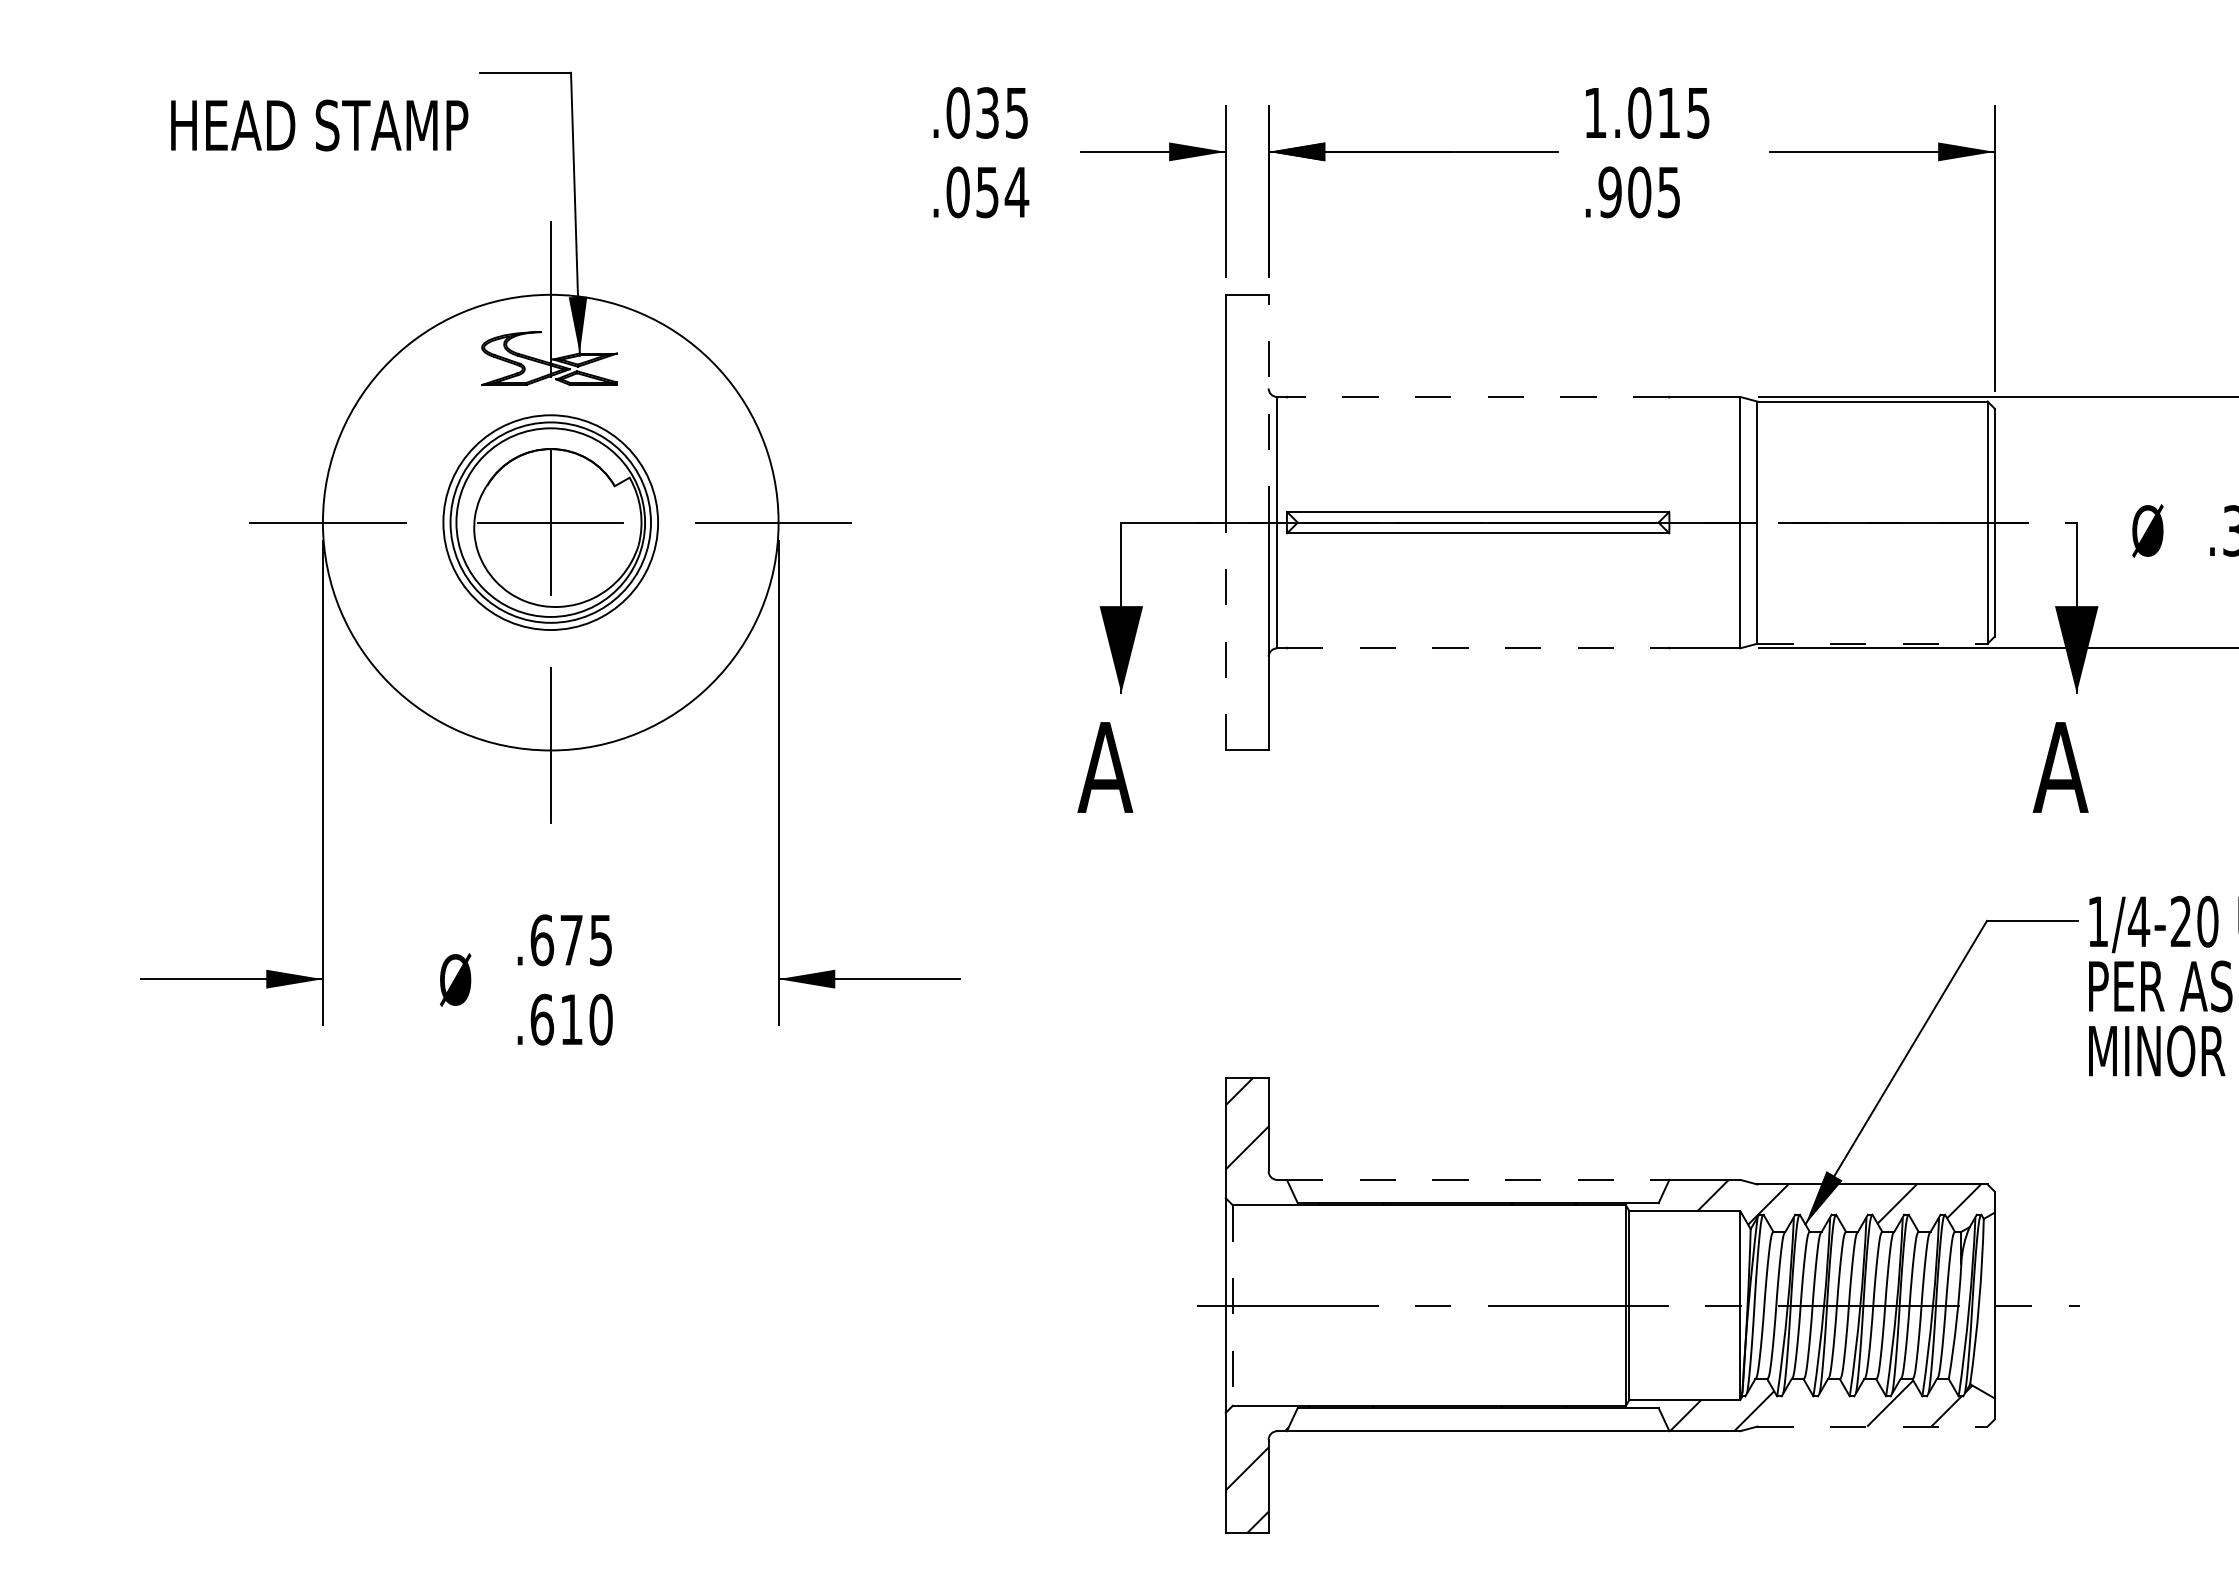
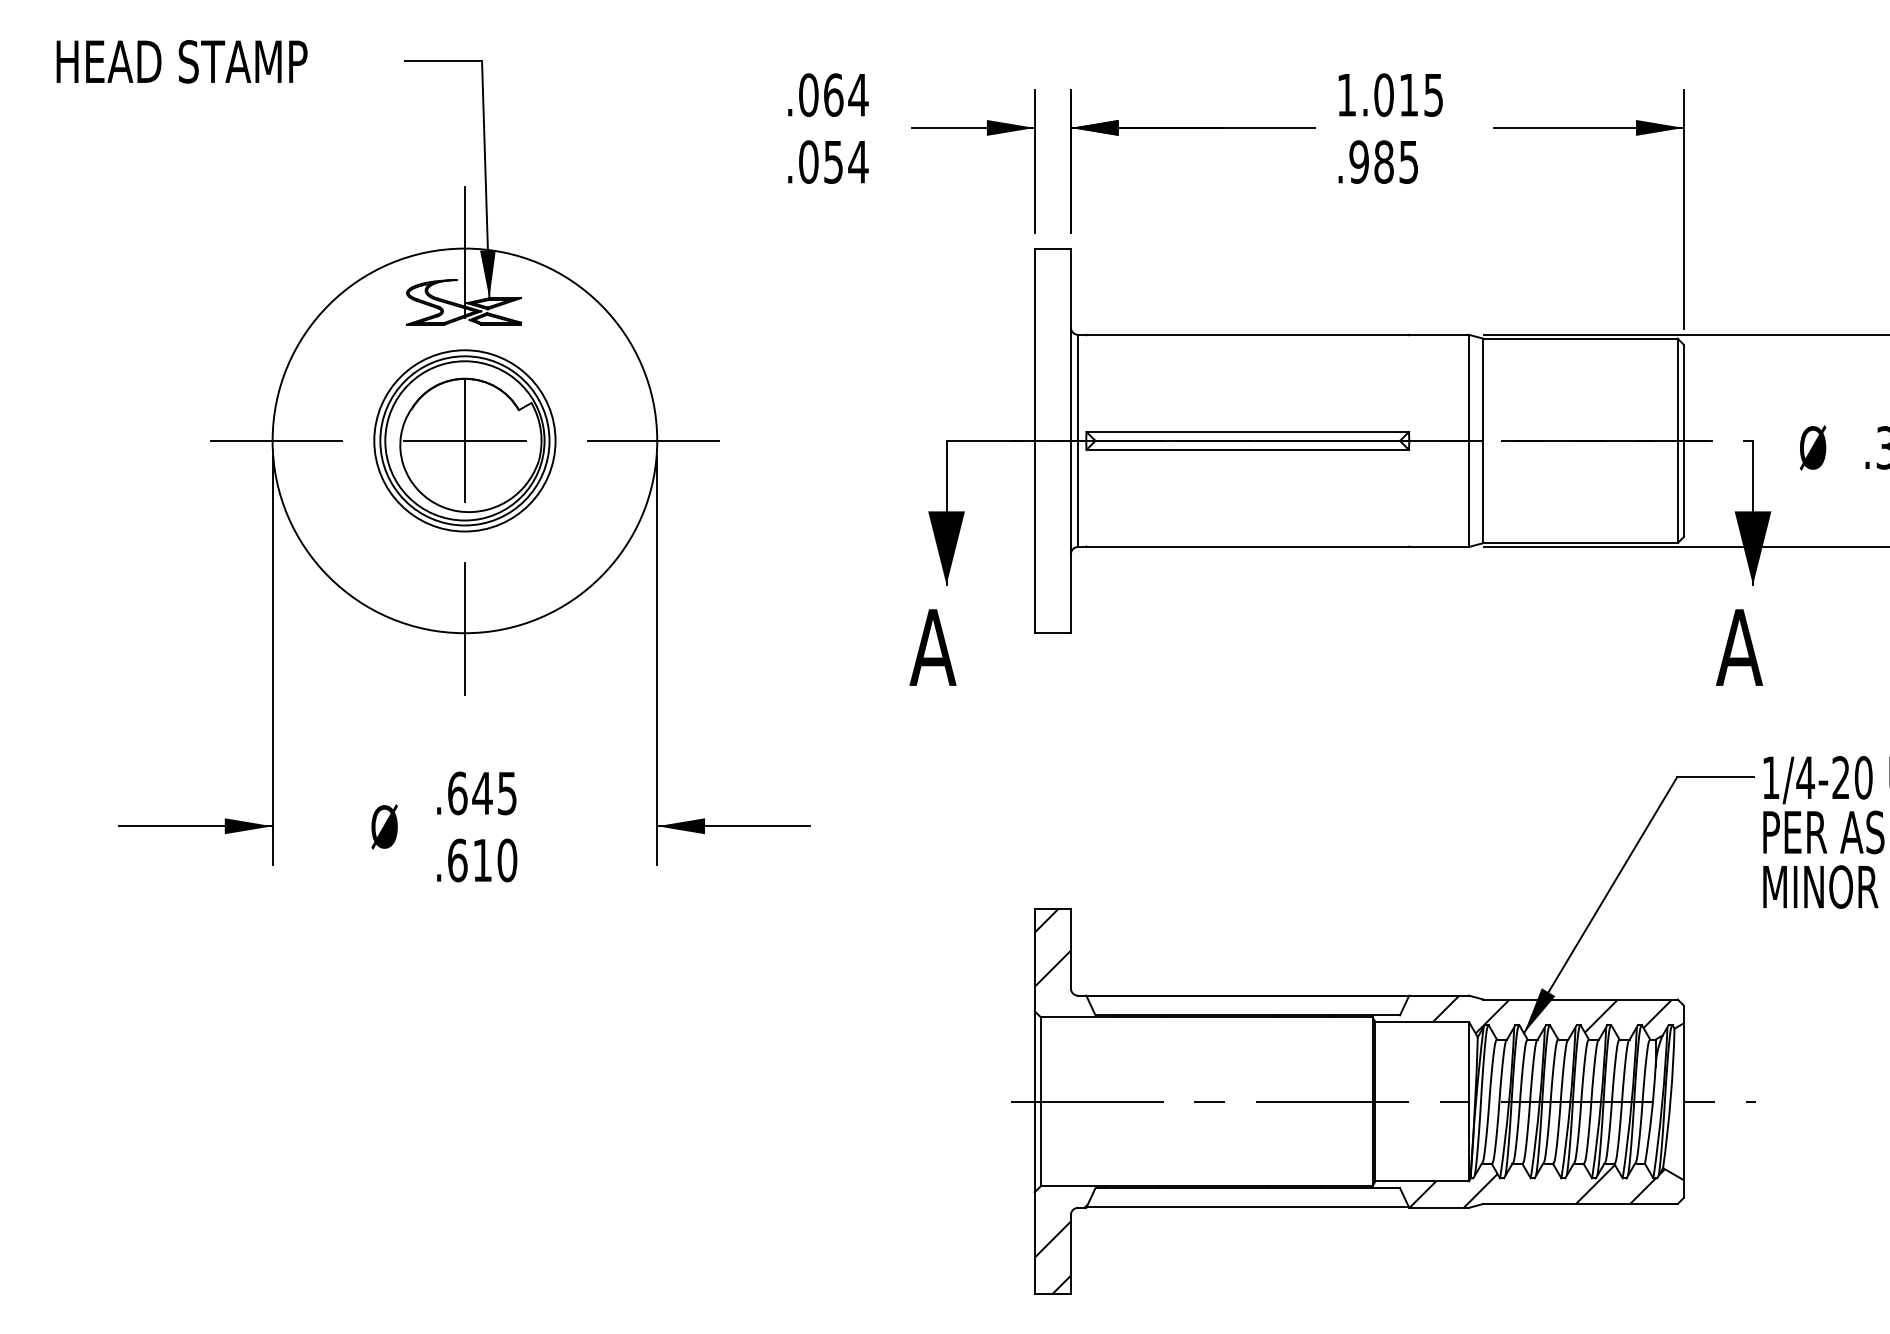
text: (1002, 112) -> (846, 94), .035 -> .064
text: (319, 125) -> (181, 61), moved
text: (1639, 191) -> (1383, 161), .905 -> .985
line: (1477, 397) -> (1247, 335), dashed -> solid
line: (1268, 408) -> (1070, 344), dashed -> solid
line: (1225, 636) -> (1034, 537), dashed -> solid
line: (1873, 643) -> (1581, 542), dashed -> solid
line: (1478, 647) -> (1248, 546), dashed -> solid
text: (571, 940) -> (482, 793), .675 -> .645
line: (1478, 1180) -> (1248, 996), dashed -> solid
line: (1232, 1306) -> (1040, 1102), dashed -> solid
line: (1873, 1426) -> (1581, 1203), dashed -> solid

